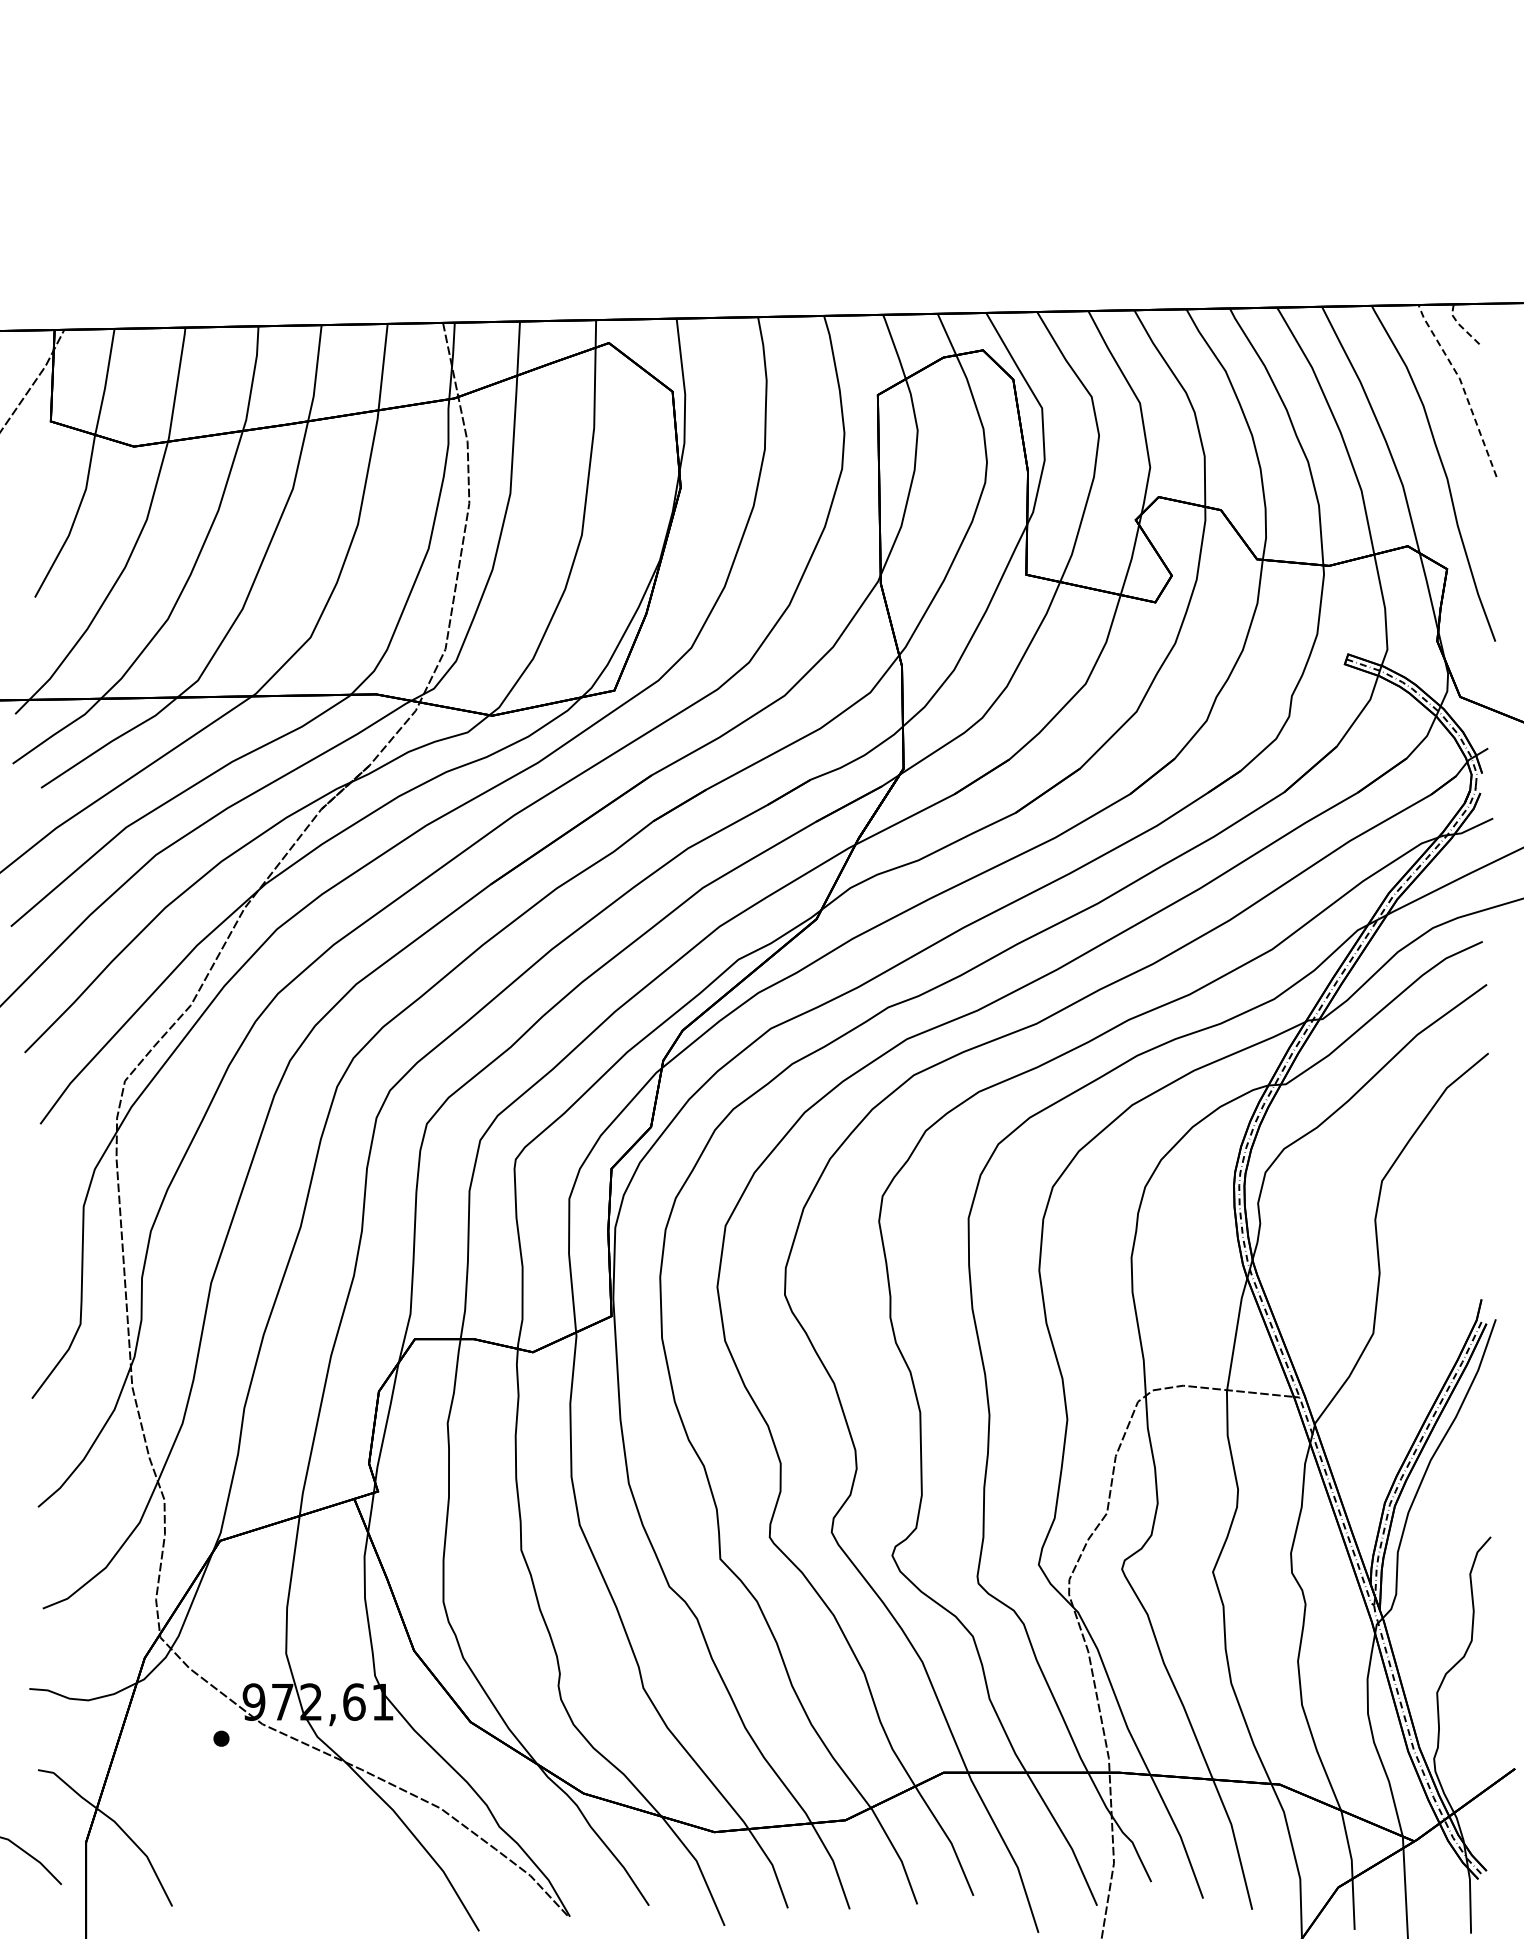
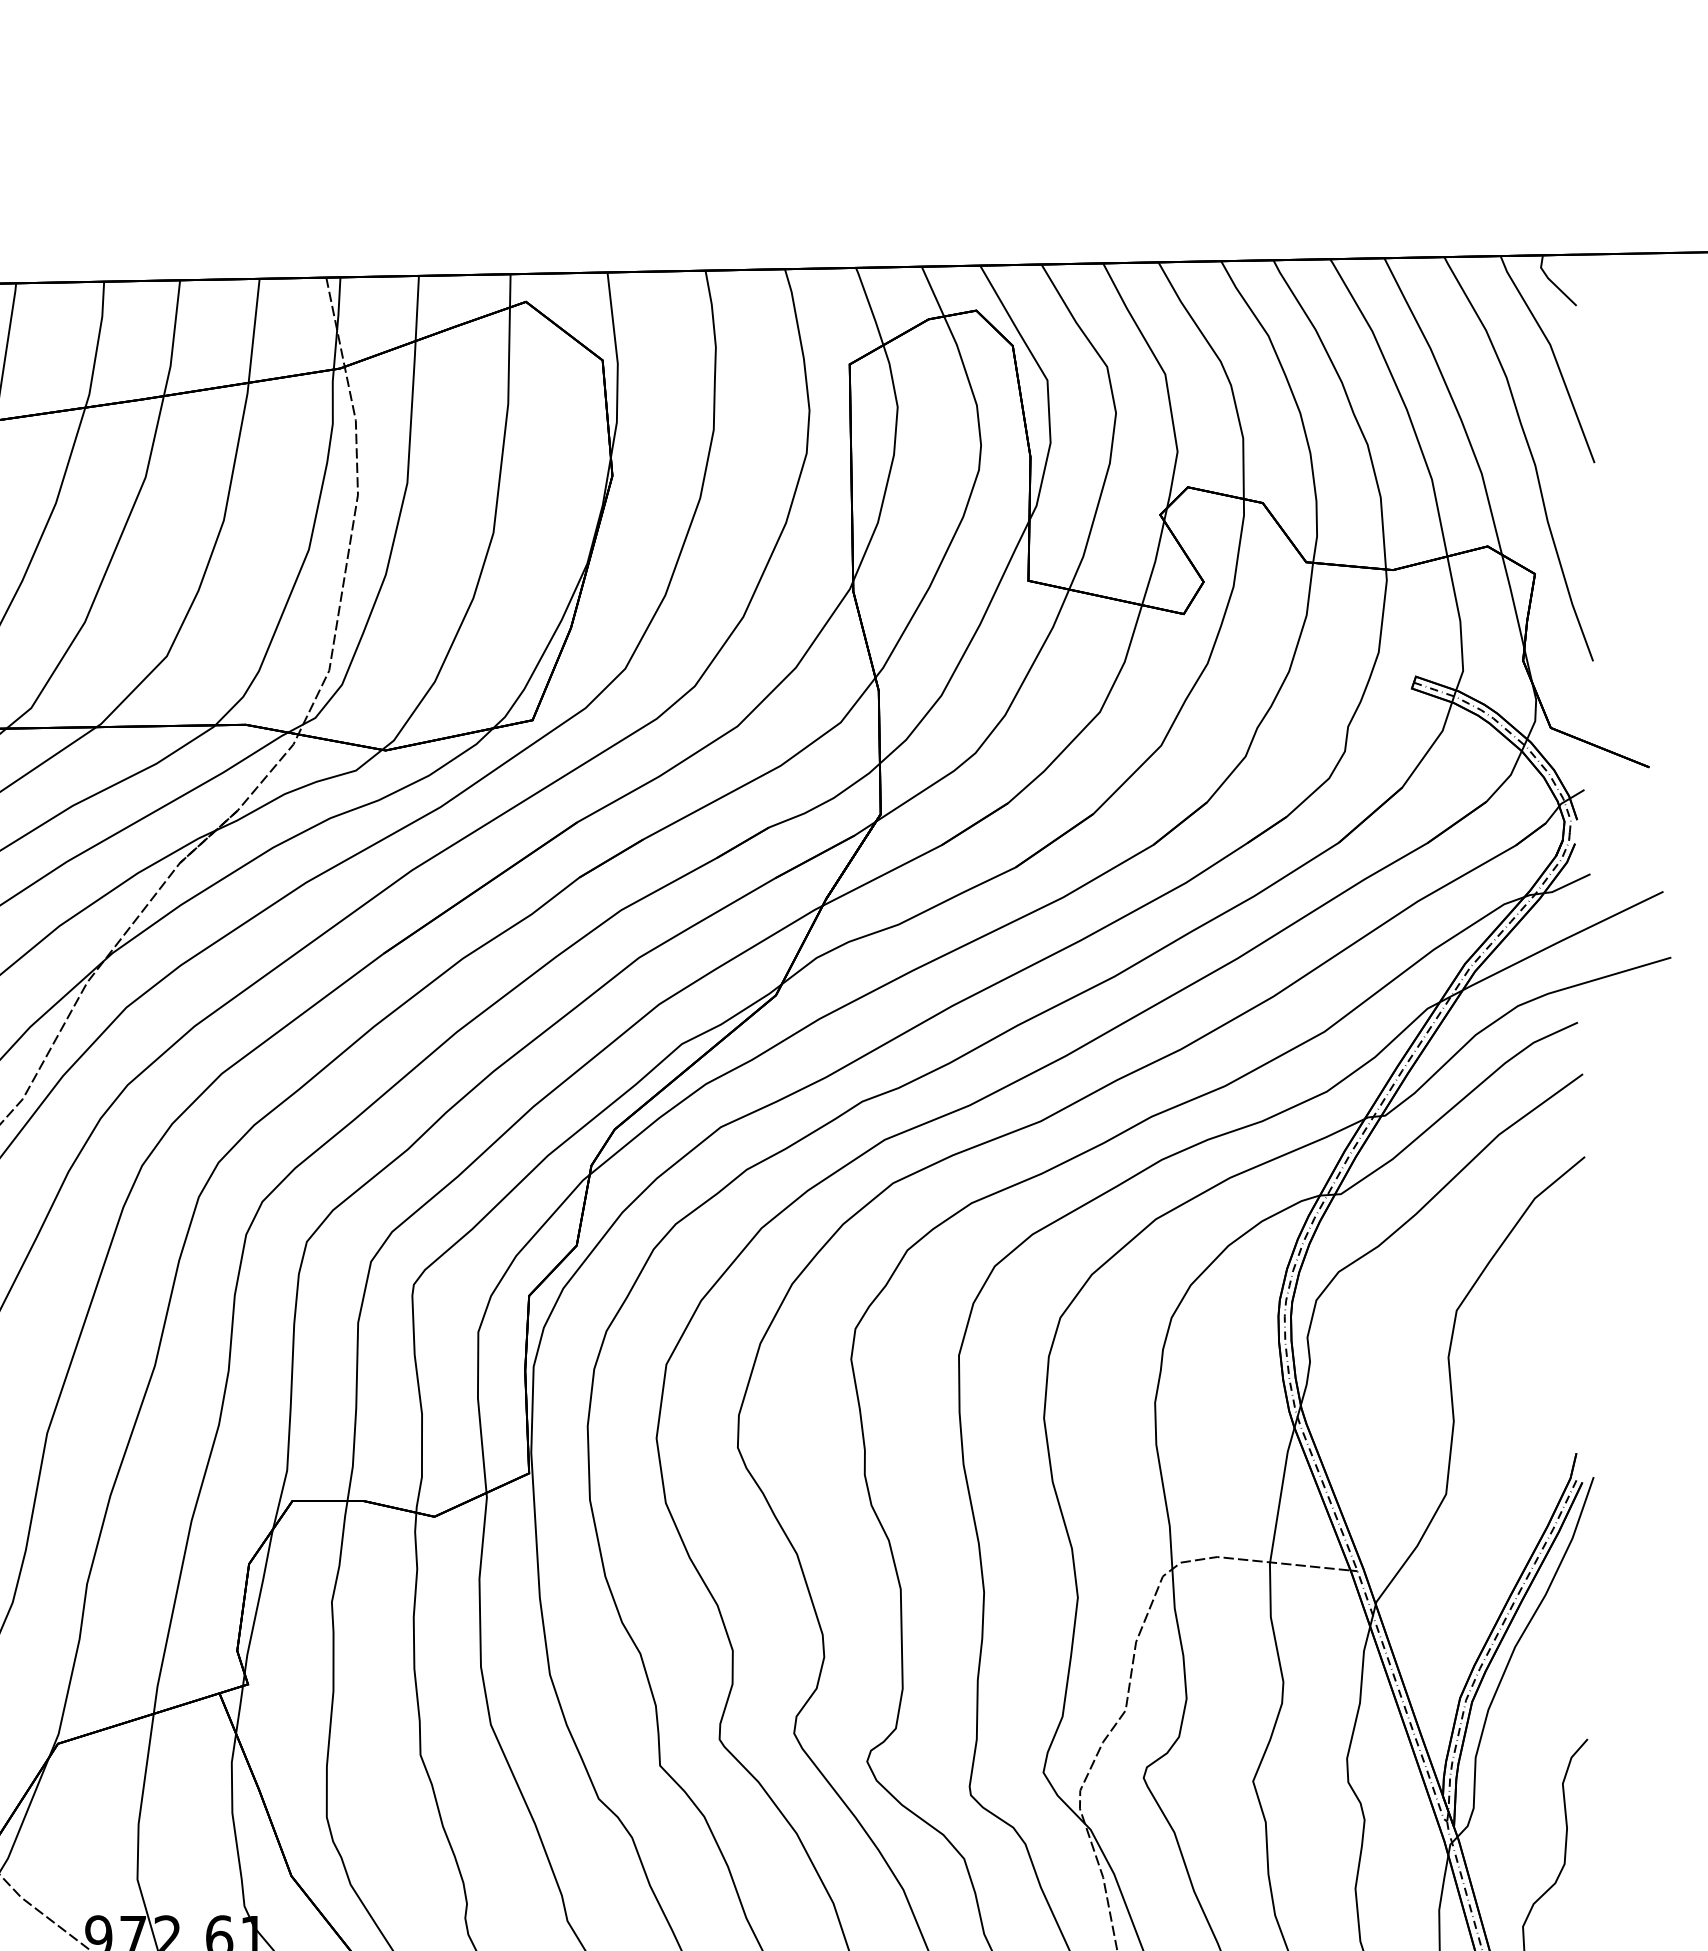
line: (1461, 326) -> (1552, 281), dashed -> solid
line: (1462, 387) -> (1553, 355), dashed -> solid

